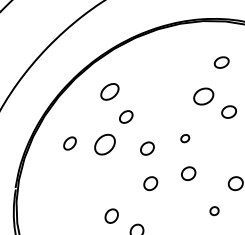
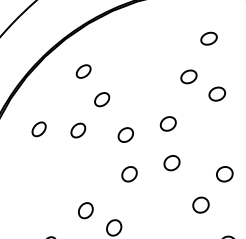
part: (109, 91) -> (83, 71), size x0.71
part: (203, 96) -> (188, 76), size x0.71
part: (184, 138) -> (167, 123), size x1.67
part: (104, 144) -> (77, 130), size x0.62
part: (214, 210) -> (200, 204), size x1.67

